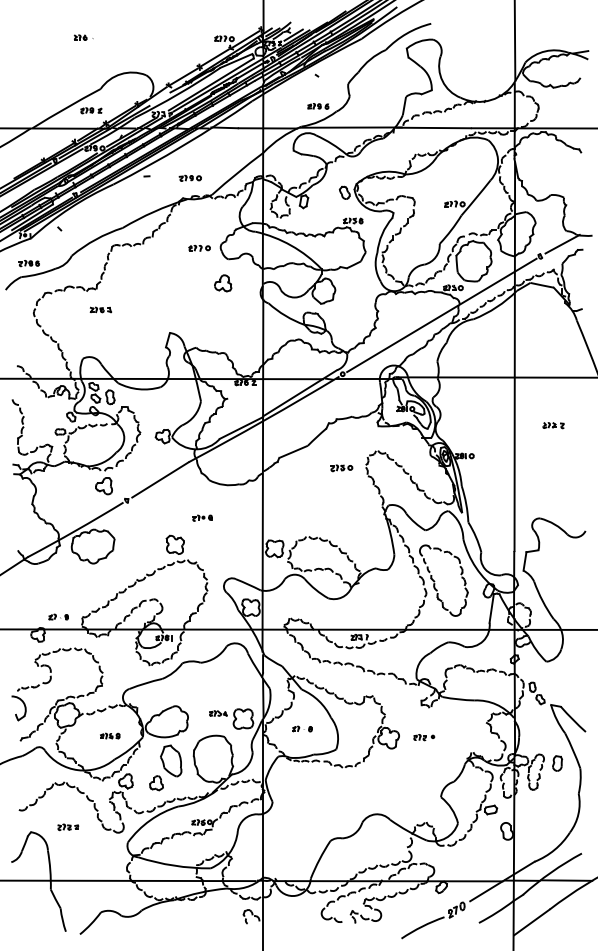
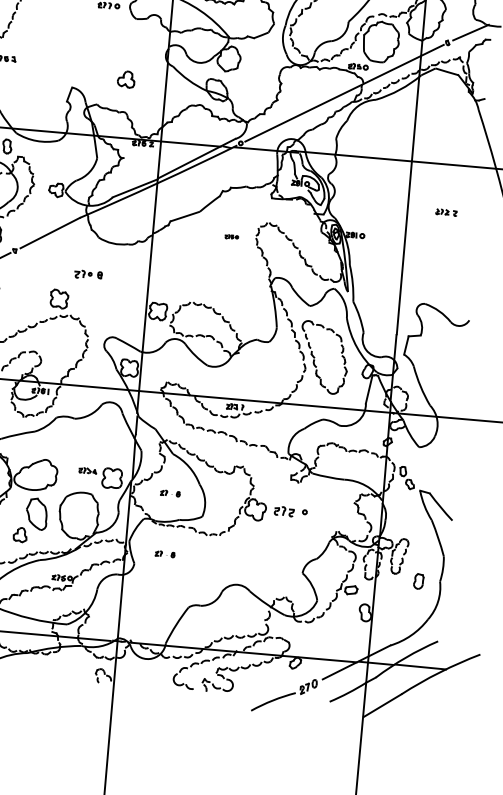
part: (223, 283) -> (126, 79), moved
part: (341, 468) -> (231, 237), size x0.6
part: (202, 517) -> (88, 274), size x1.4
part: (424, 737) -> (291, 512), size x1.6
part: (557, 763) -> (418, 581), moved
part: (302, 789) -> (165, 553), added

